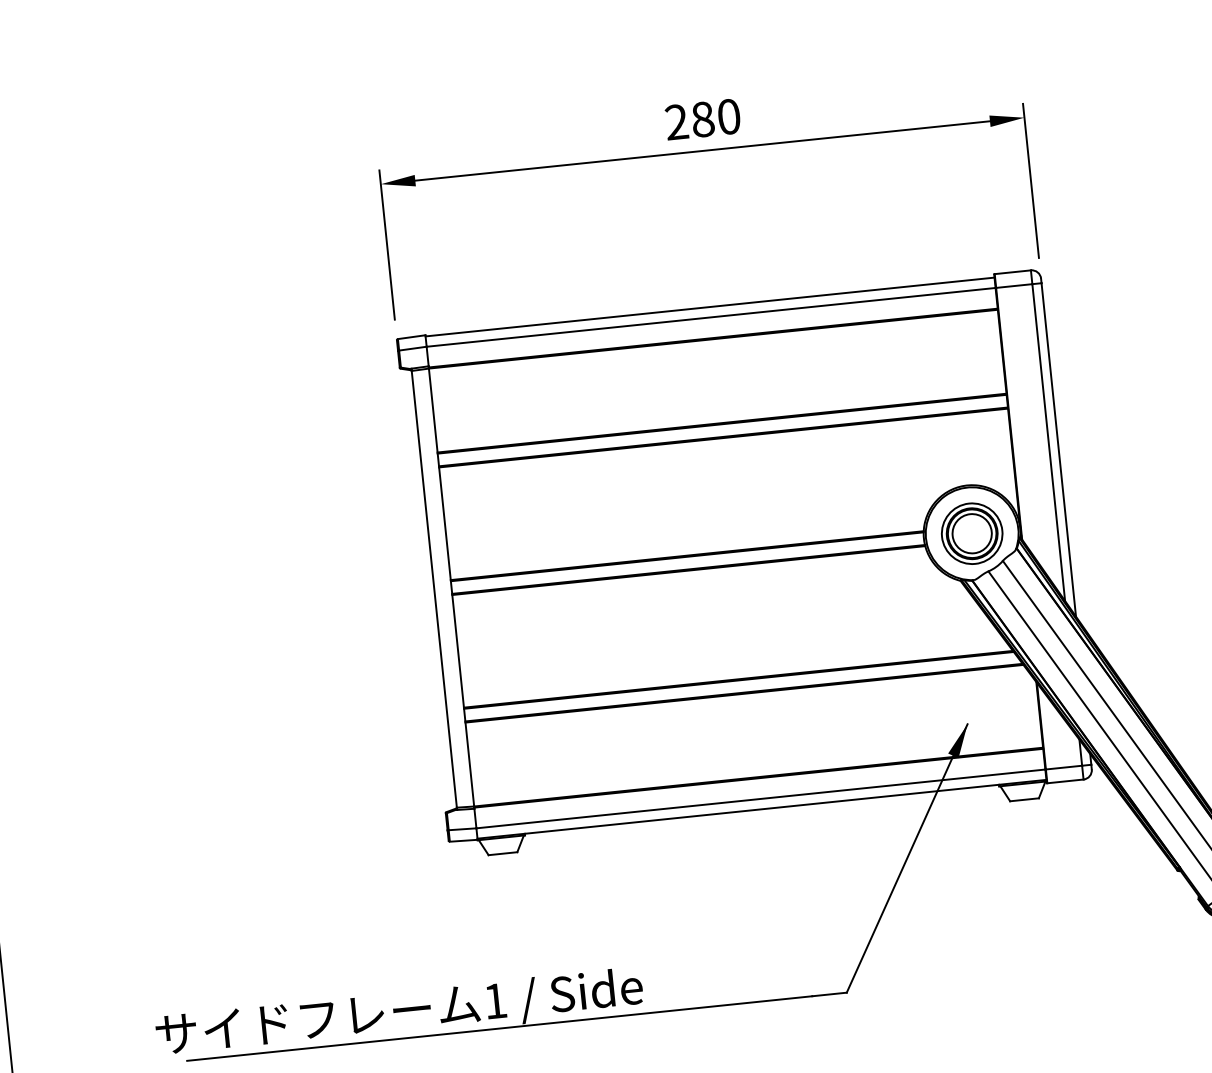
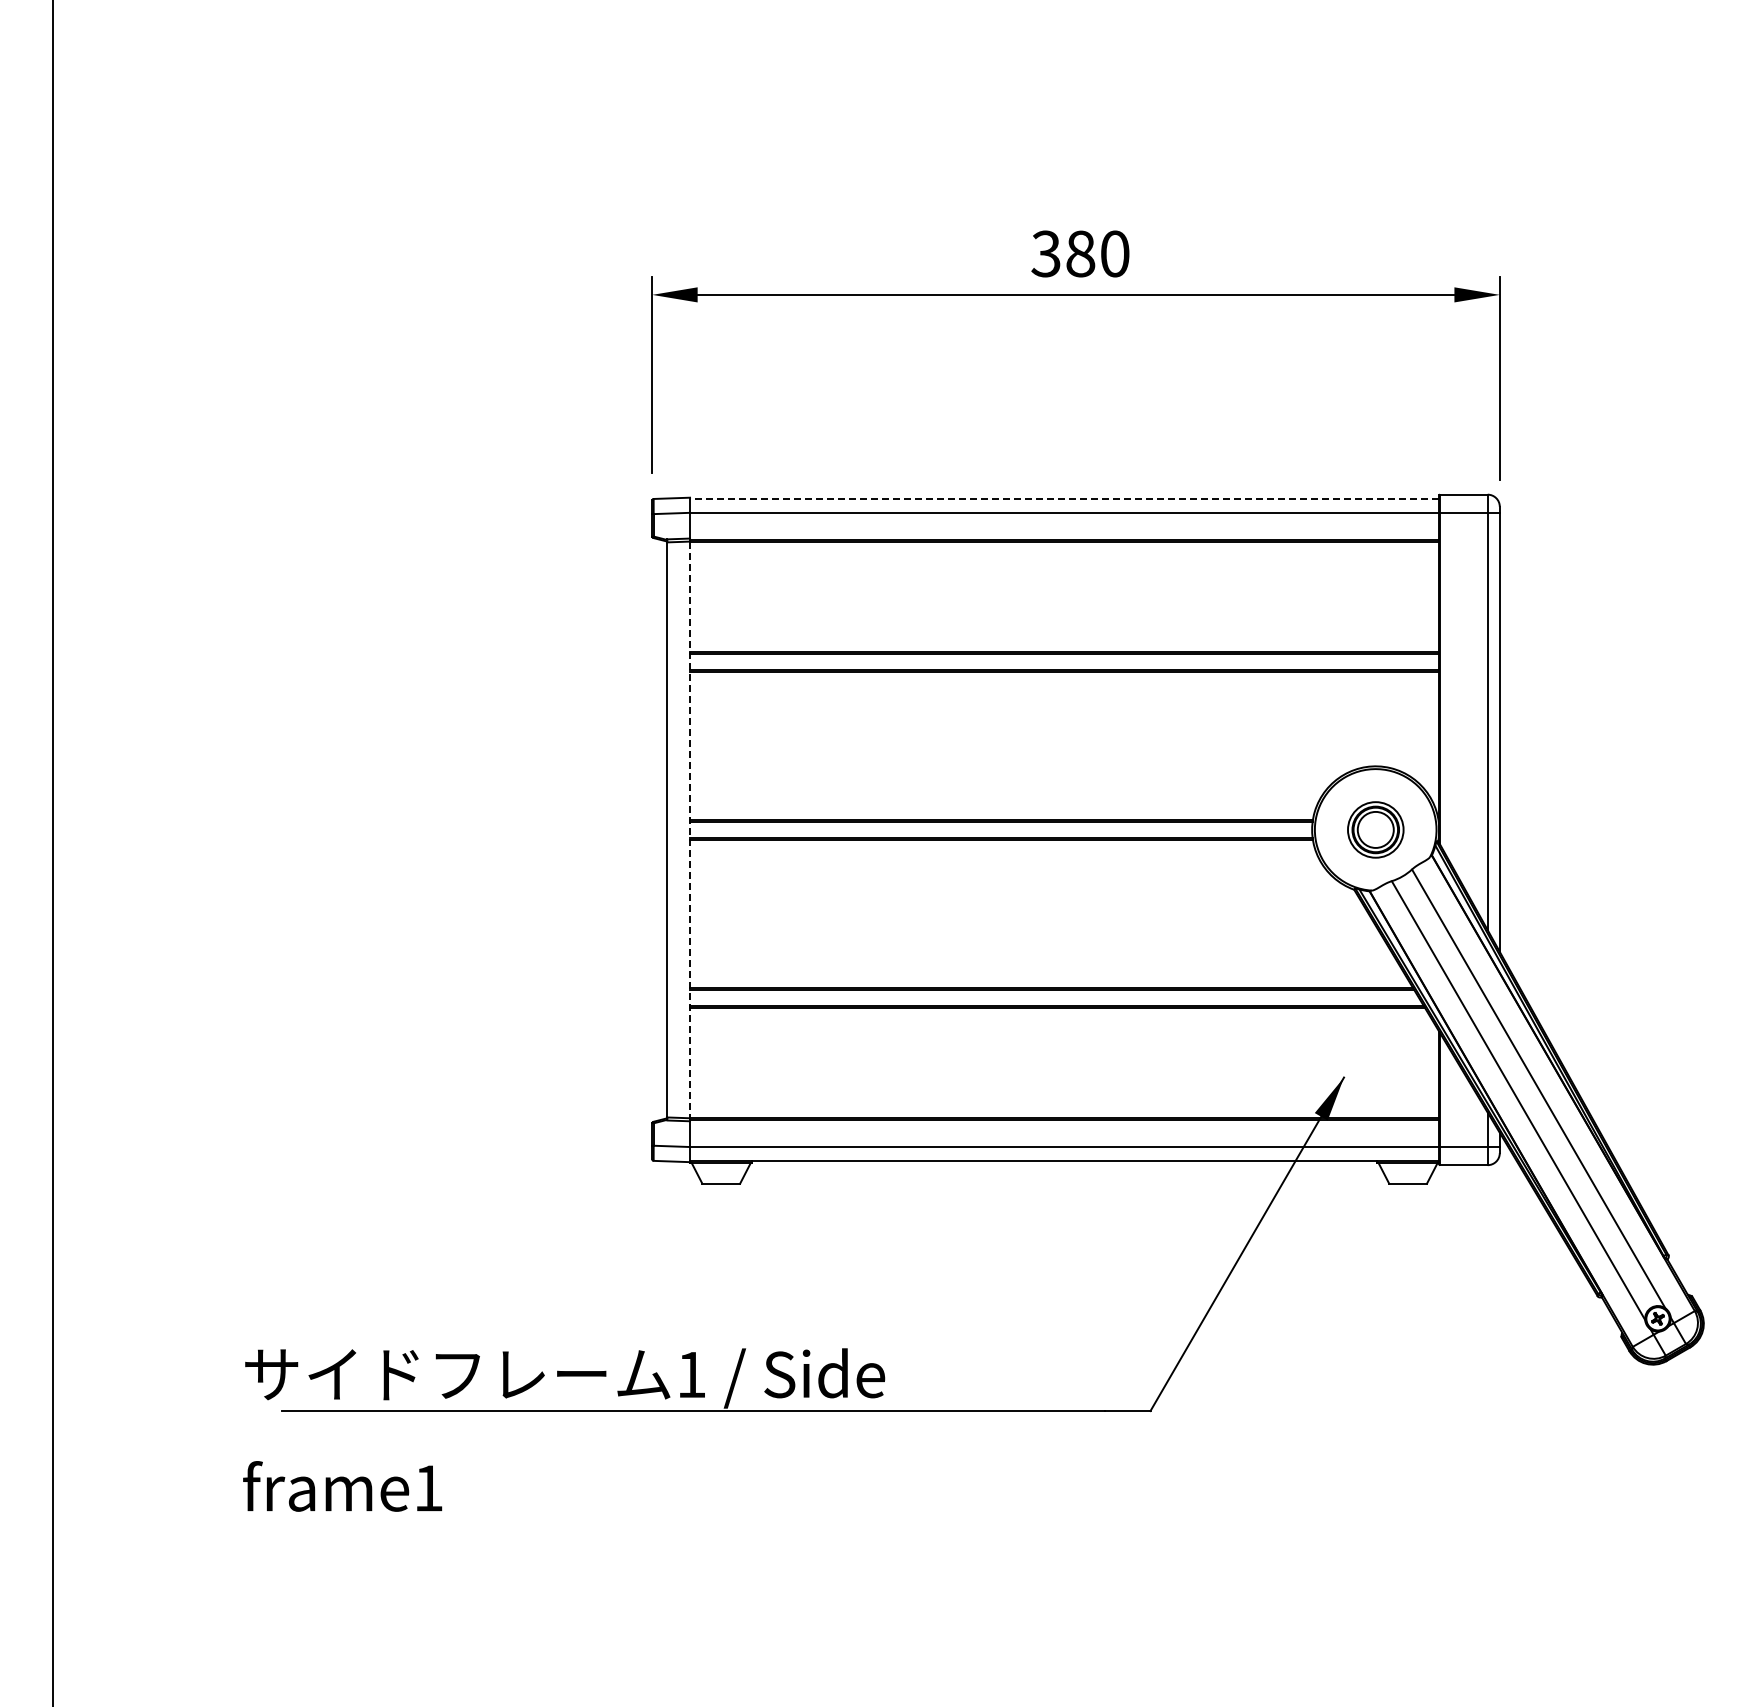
text: (676, 122) -> (1045, 254), 280 -> 380
line: (709, 307) -> (1064, 499), solid -> dashed
part: (972, 533) -> (1375, 829), size x0.7
line: (451, 587) -> (690, 830), solid -> dashed

